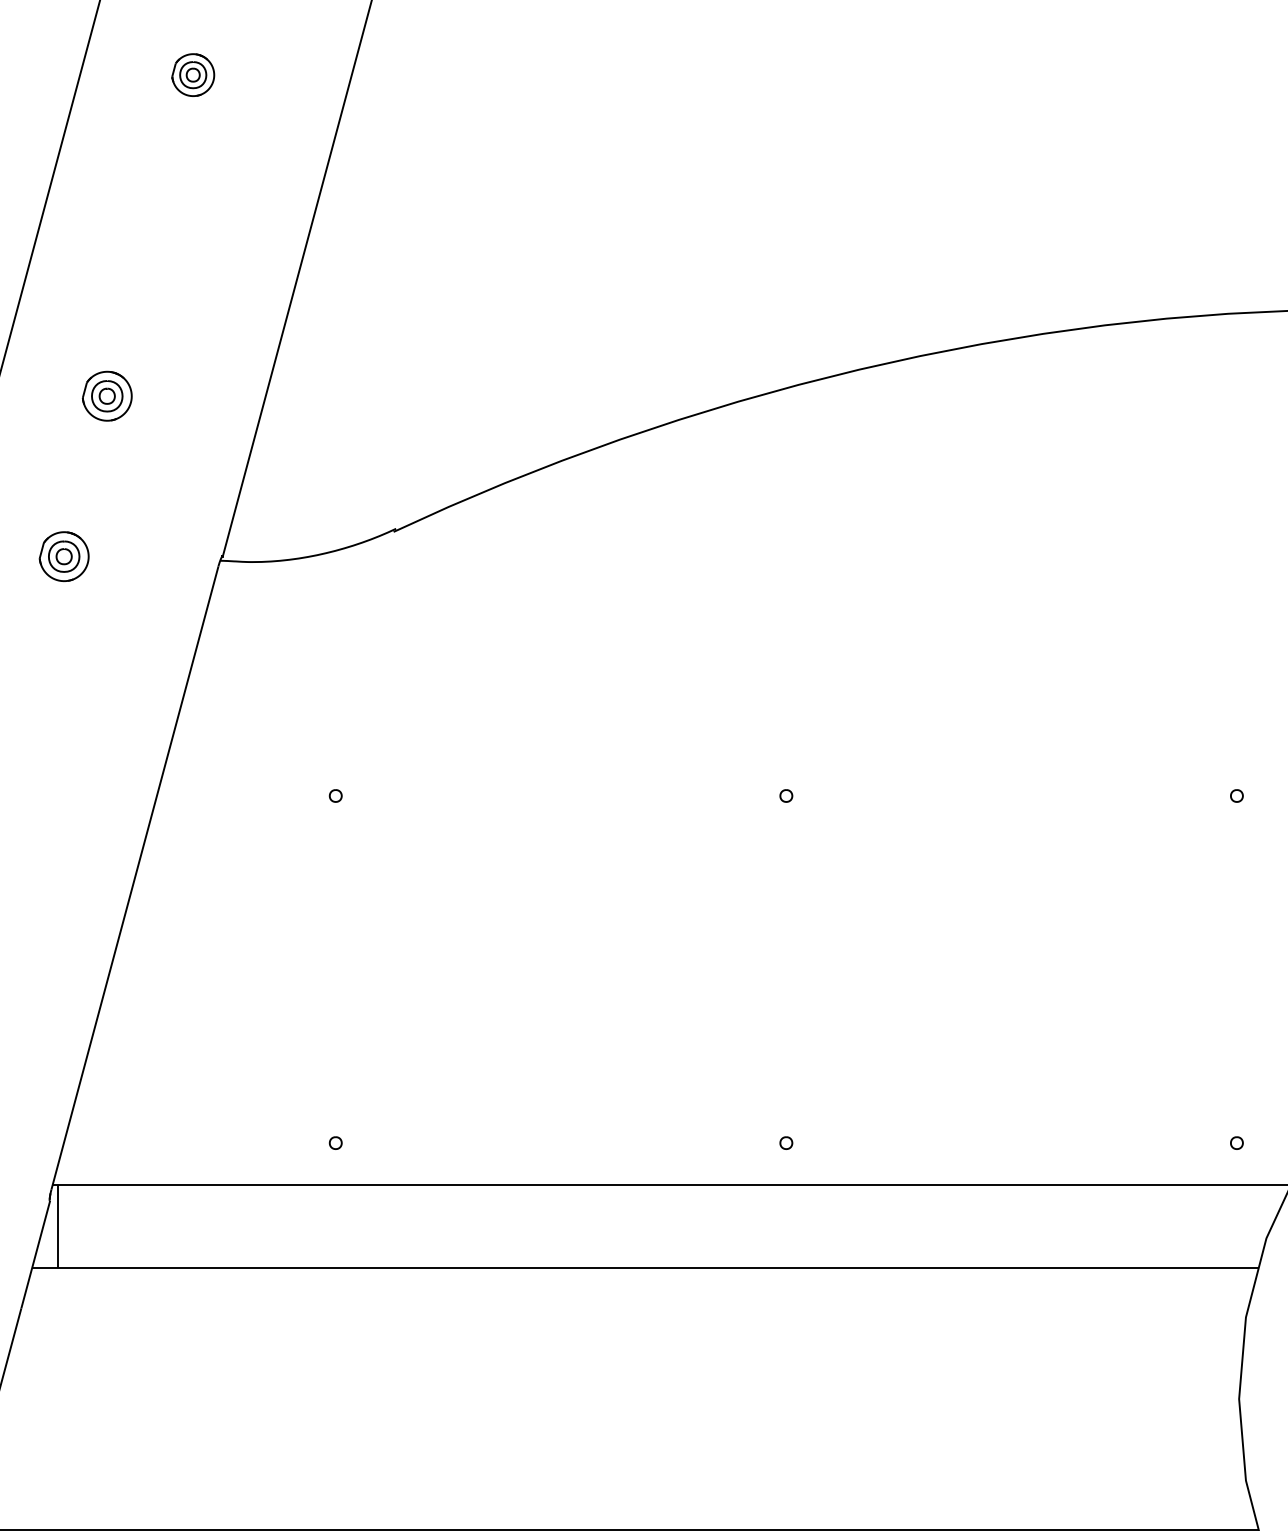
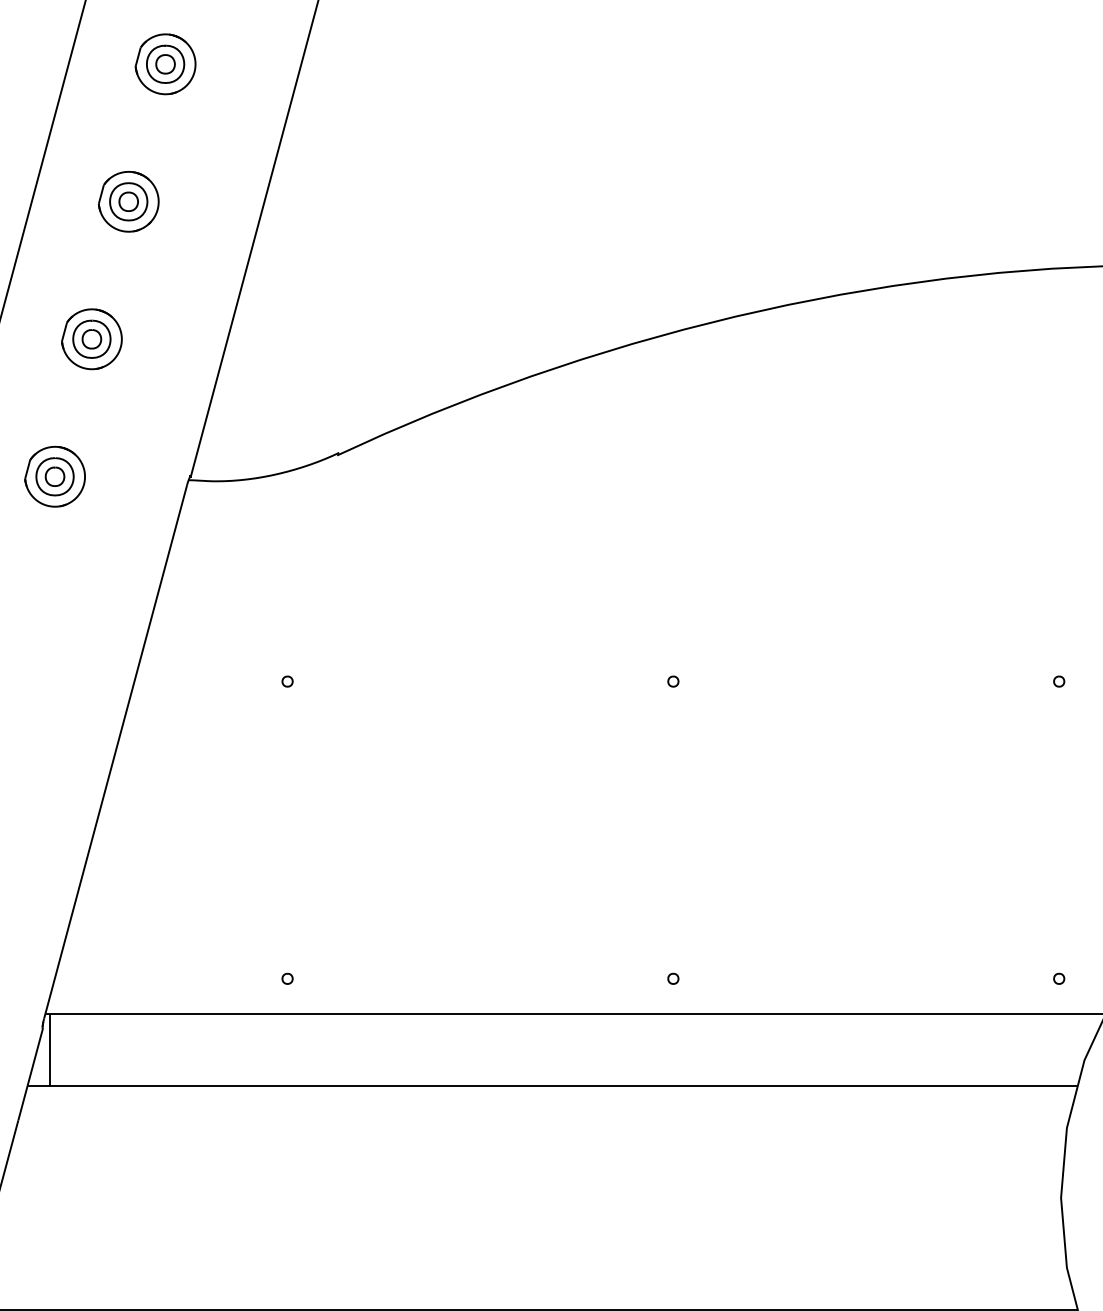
part: (193, 75) -> (165, 64), size x1.67
part: (149, 235) -> (128, 201), added
part: (106, 396) -> (91, 339), size x1.43
part: (63, 556) -> (54, 476), size x1.43

